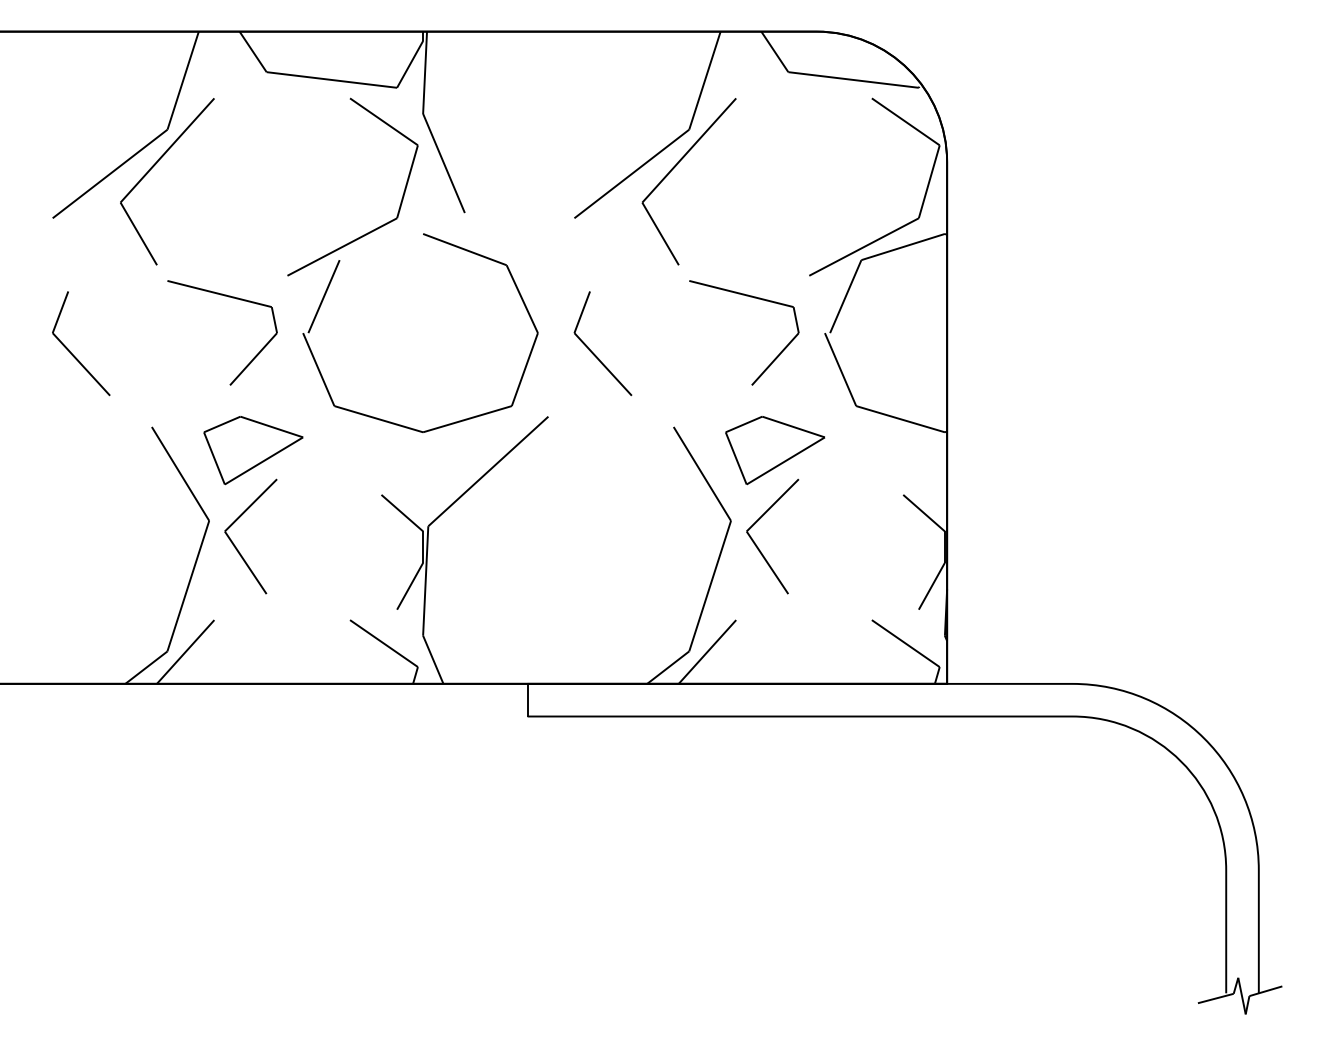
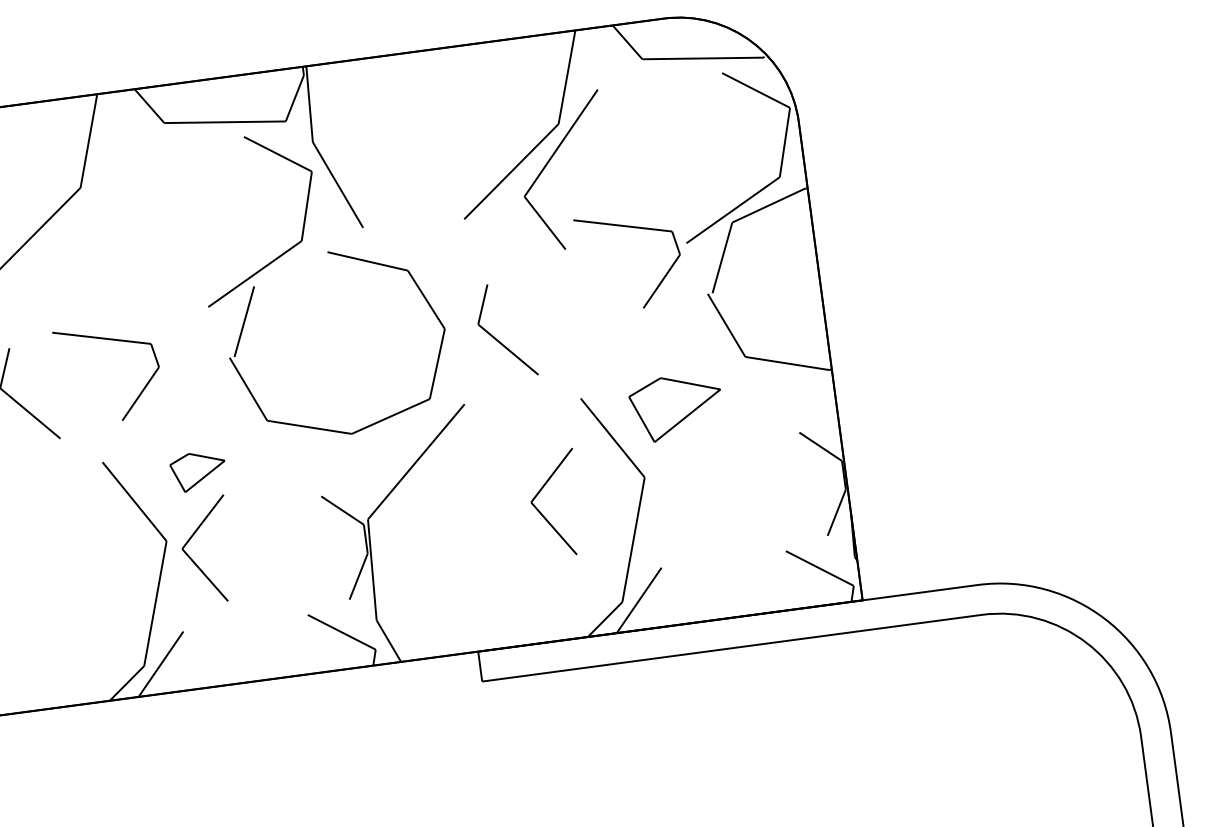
part: (153, 167) -> (72, 224), removed
part: (232, 298) -> (114, 340), moved
part: (754, 298) -> (635, 228), moved
part: (253, 450) -> (198, 471), size x0.6
part: (757, 545) -> (542, 513), moved

